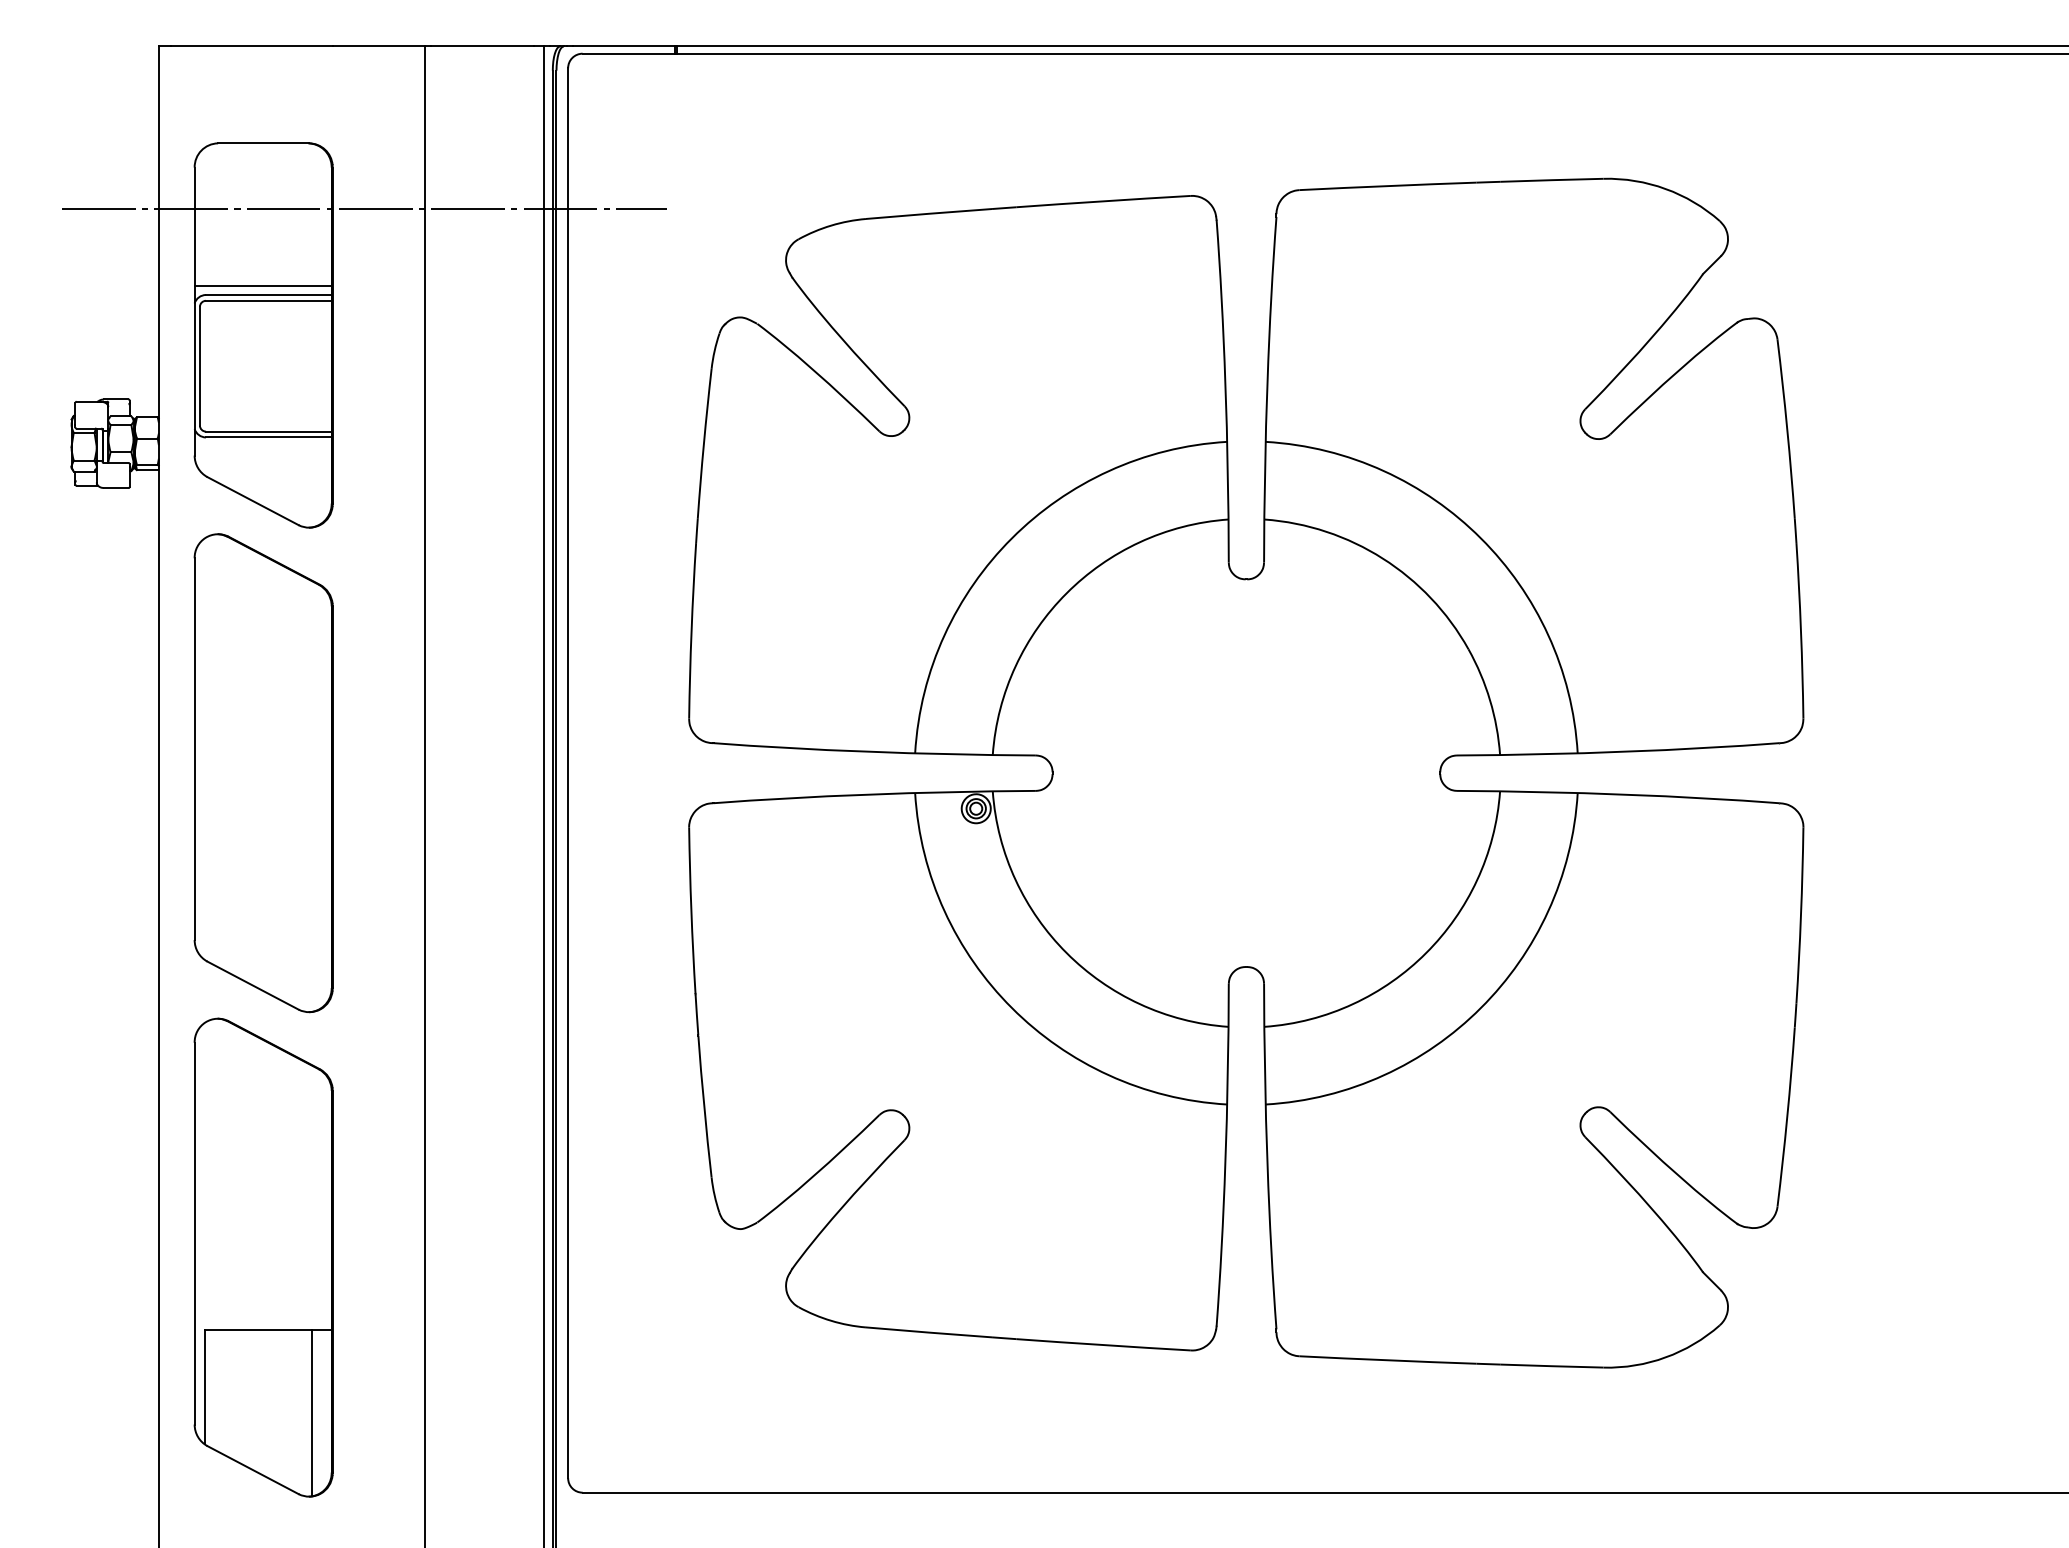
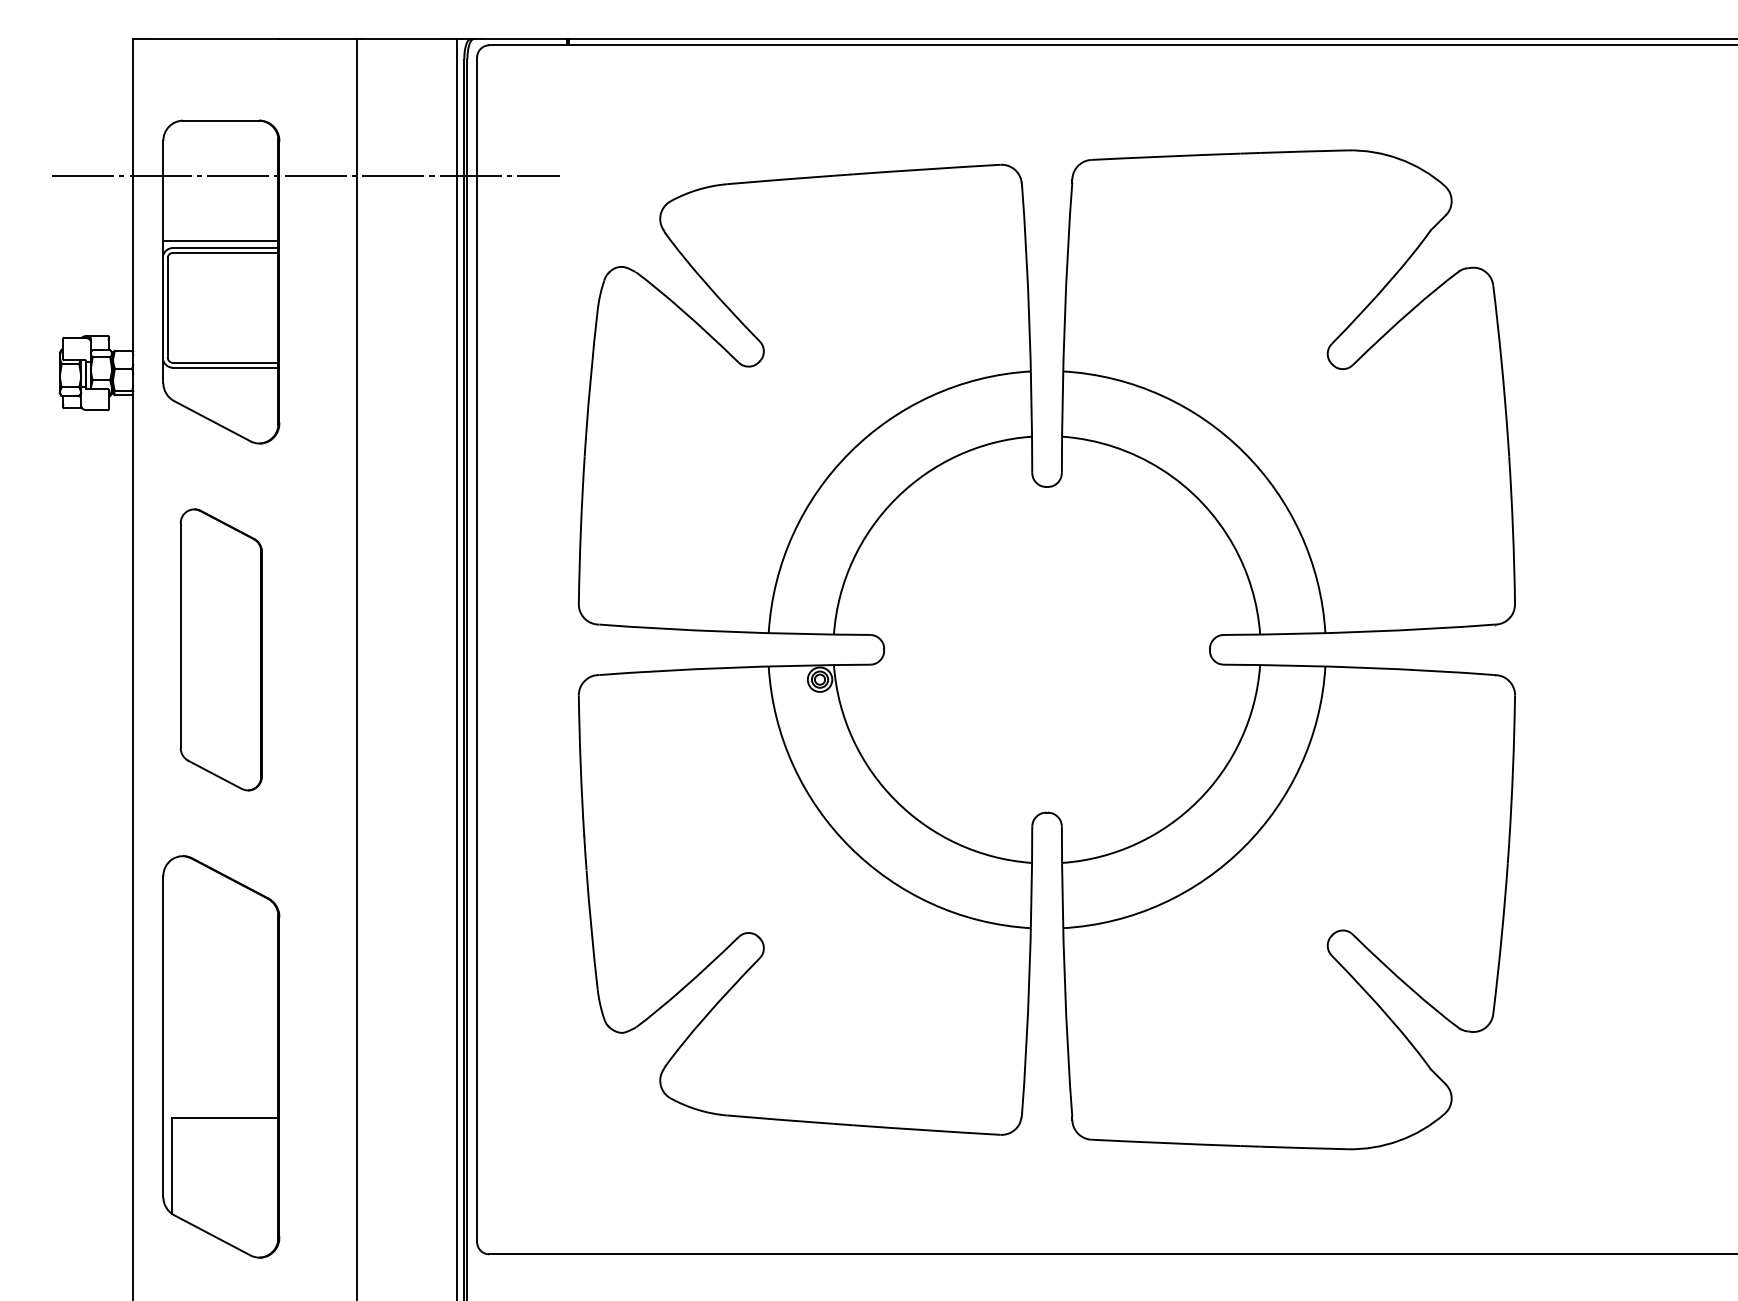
part: (263, 773) -> (221, 650), size x0.7
line: (312, 1413) -> (262, 1187), removed

